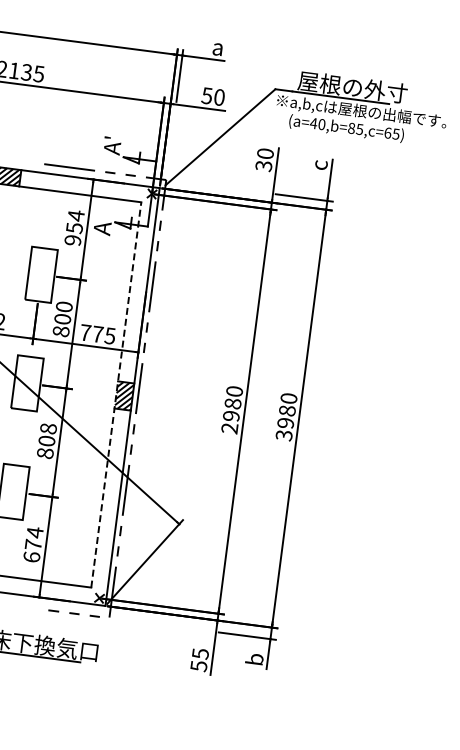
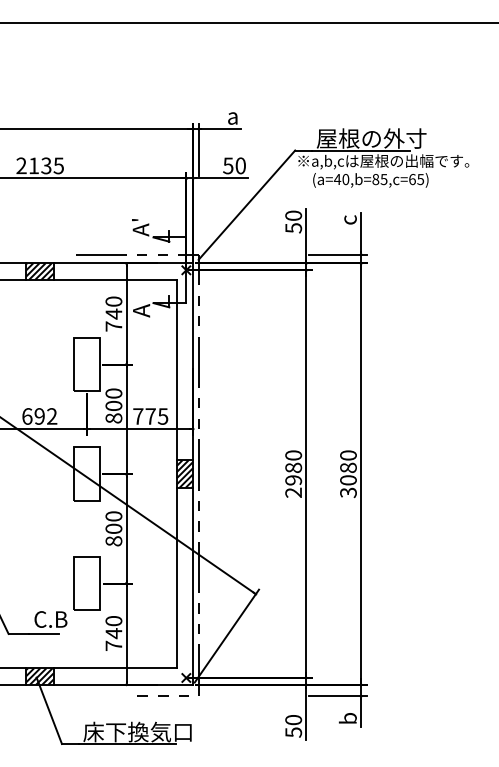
text: (263, 165) -> (293, 227), 30 -> 50
text: (74, 227) -> (113, 313), 954 -> 740
line: (116, 394) -> (176, 473), dashed -> solid
text: (285, 423) -> (348, 480), 3980 -> 3080
text: (49, 428) -> (114, 516), 808 -> 800
text: (33, 543) -> (113, 632), 674 -> 740
text: (200, 654) -> (293, 720), 55 -> 50

